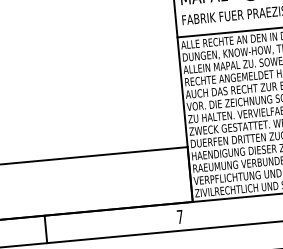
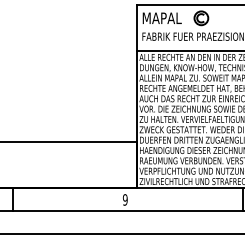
text: (179, 216) -> (124, 199), 7 -> 9

